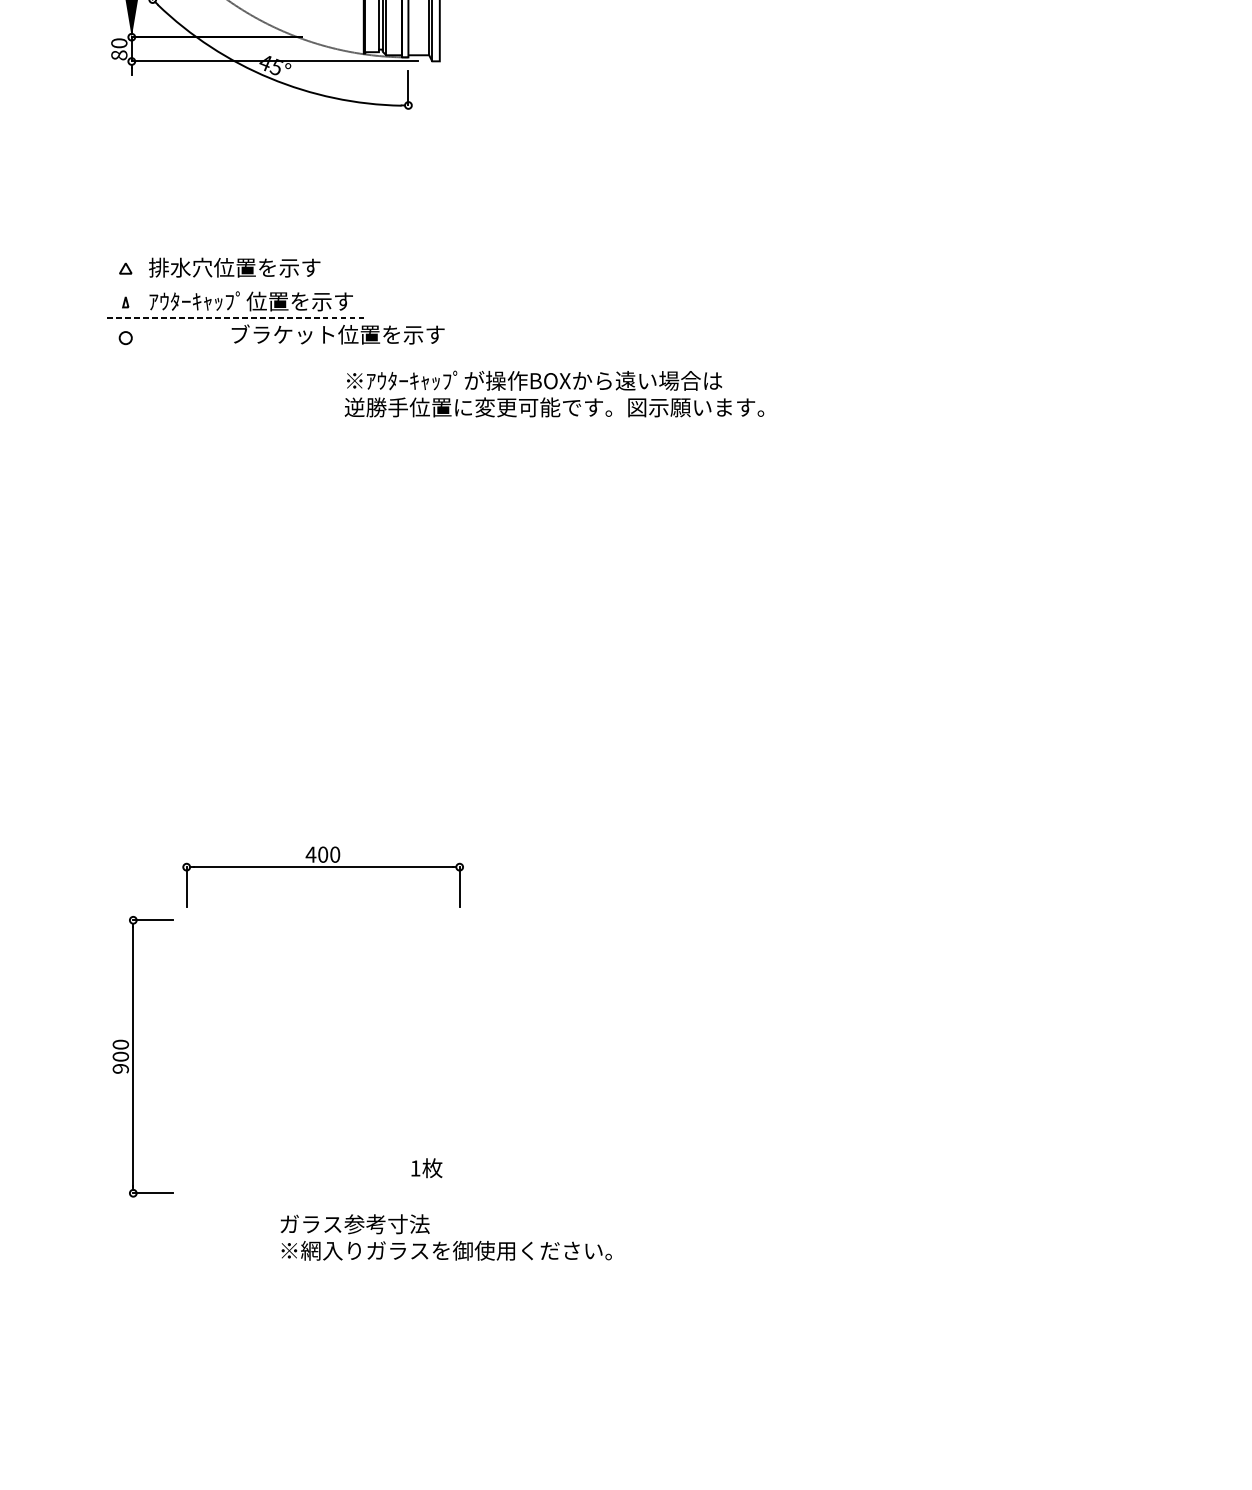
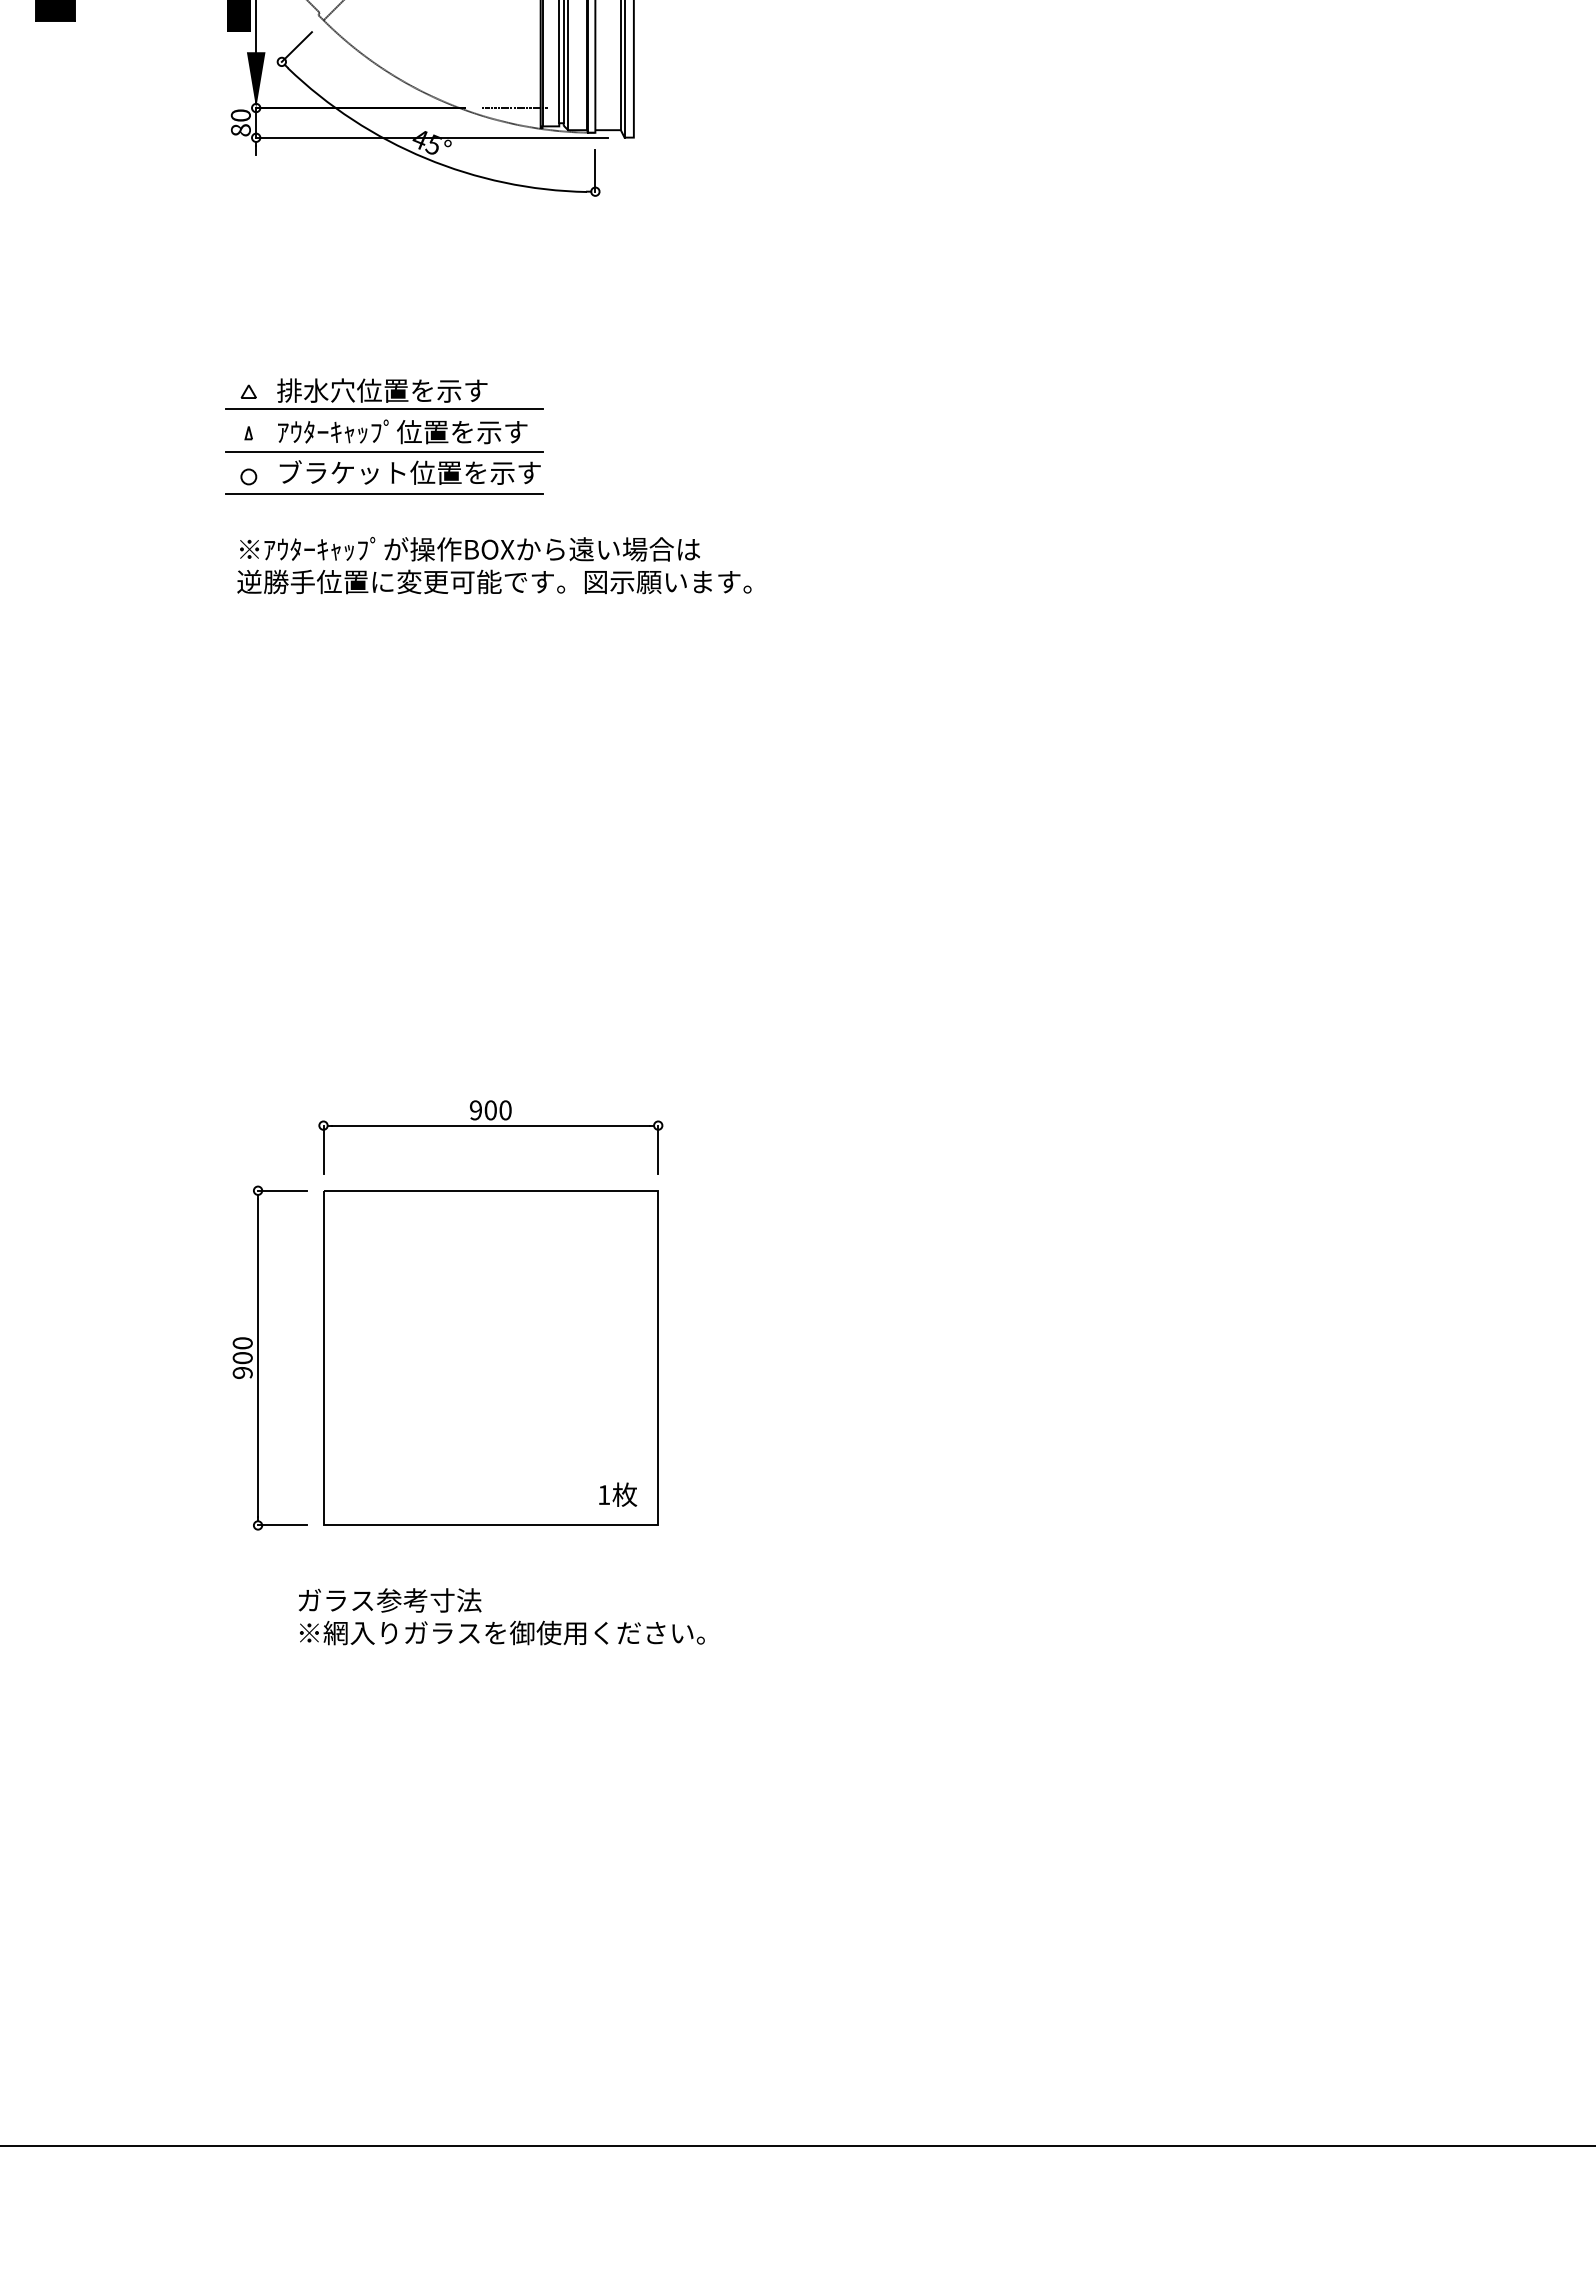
line: (342, 36) -> (514, 107), added
line: (236, 283) -> (384, 409), added
line: (236, 318) -> (384, 452), dashed -> solid
text: (337, 334) -> (409, 472), moved
line: (236, 351) -> (384, 493), added
text: (554, 394) -> (494, 565), moved
text: (310, 854) -> (475, 1110), 400 -> 900
part: (322, 1056) -> (490, 1357), added
text: (446, 1237) -> (501, 1616), moved

